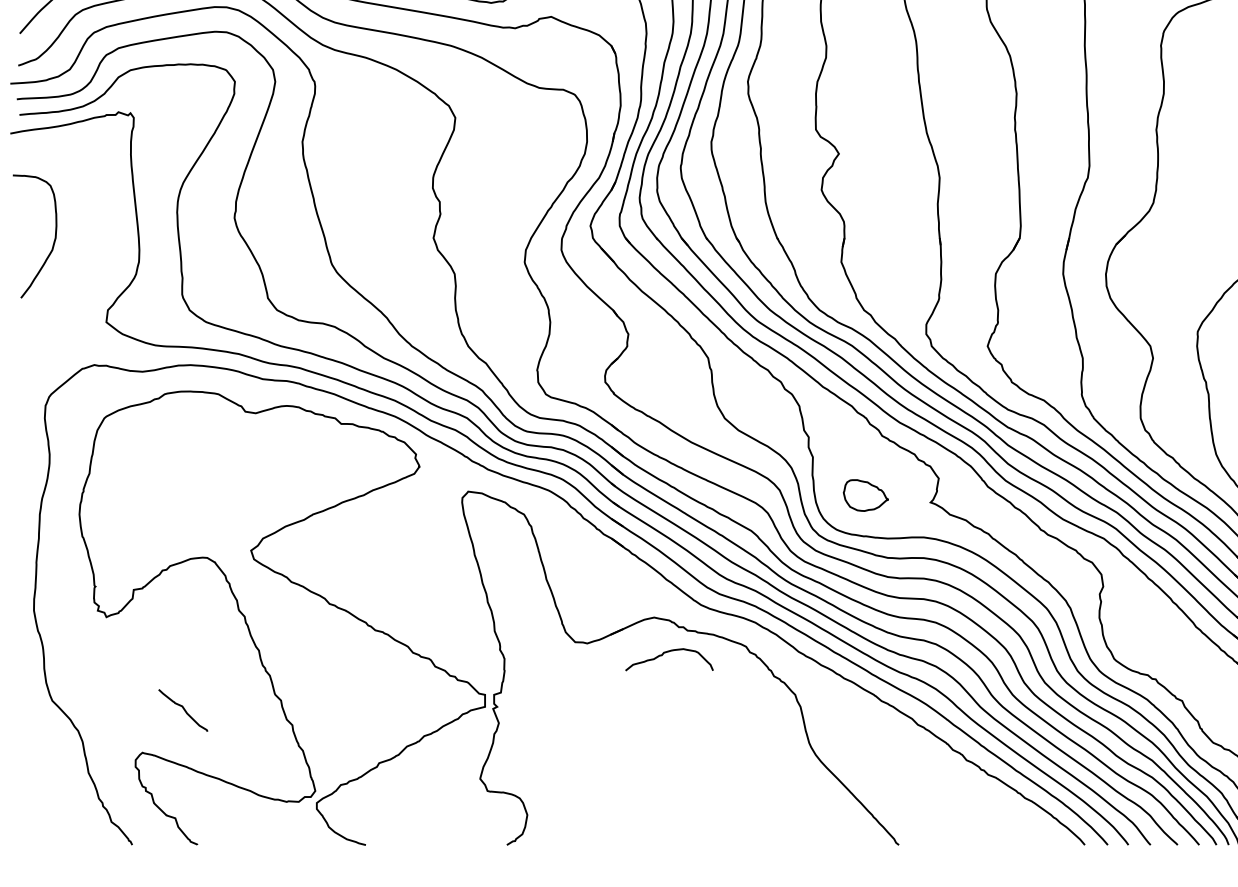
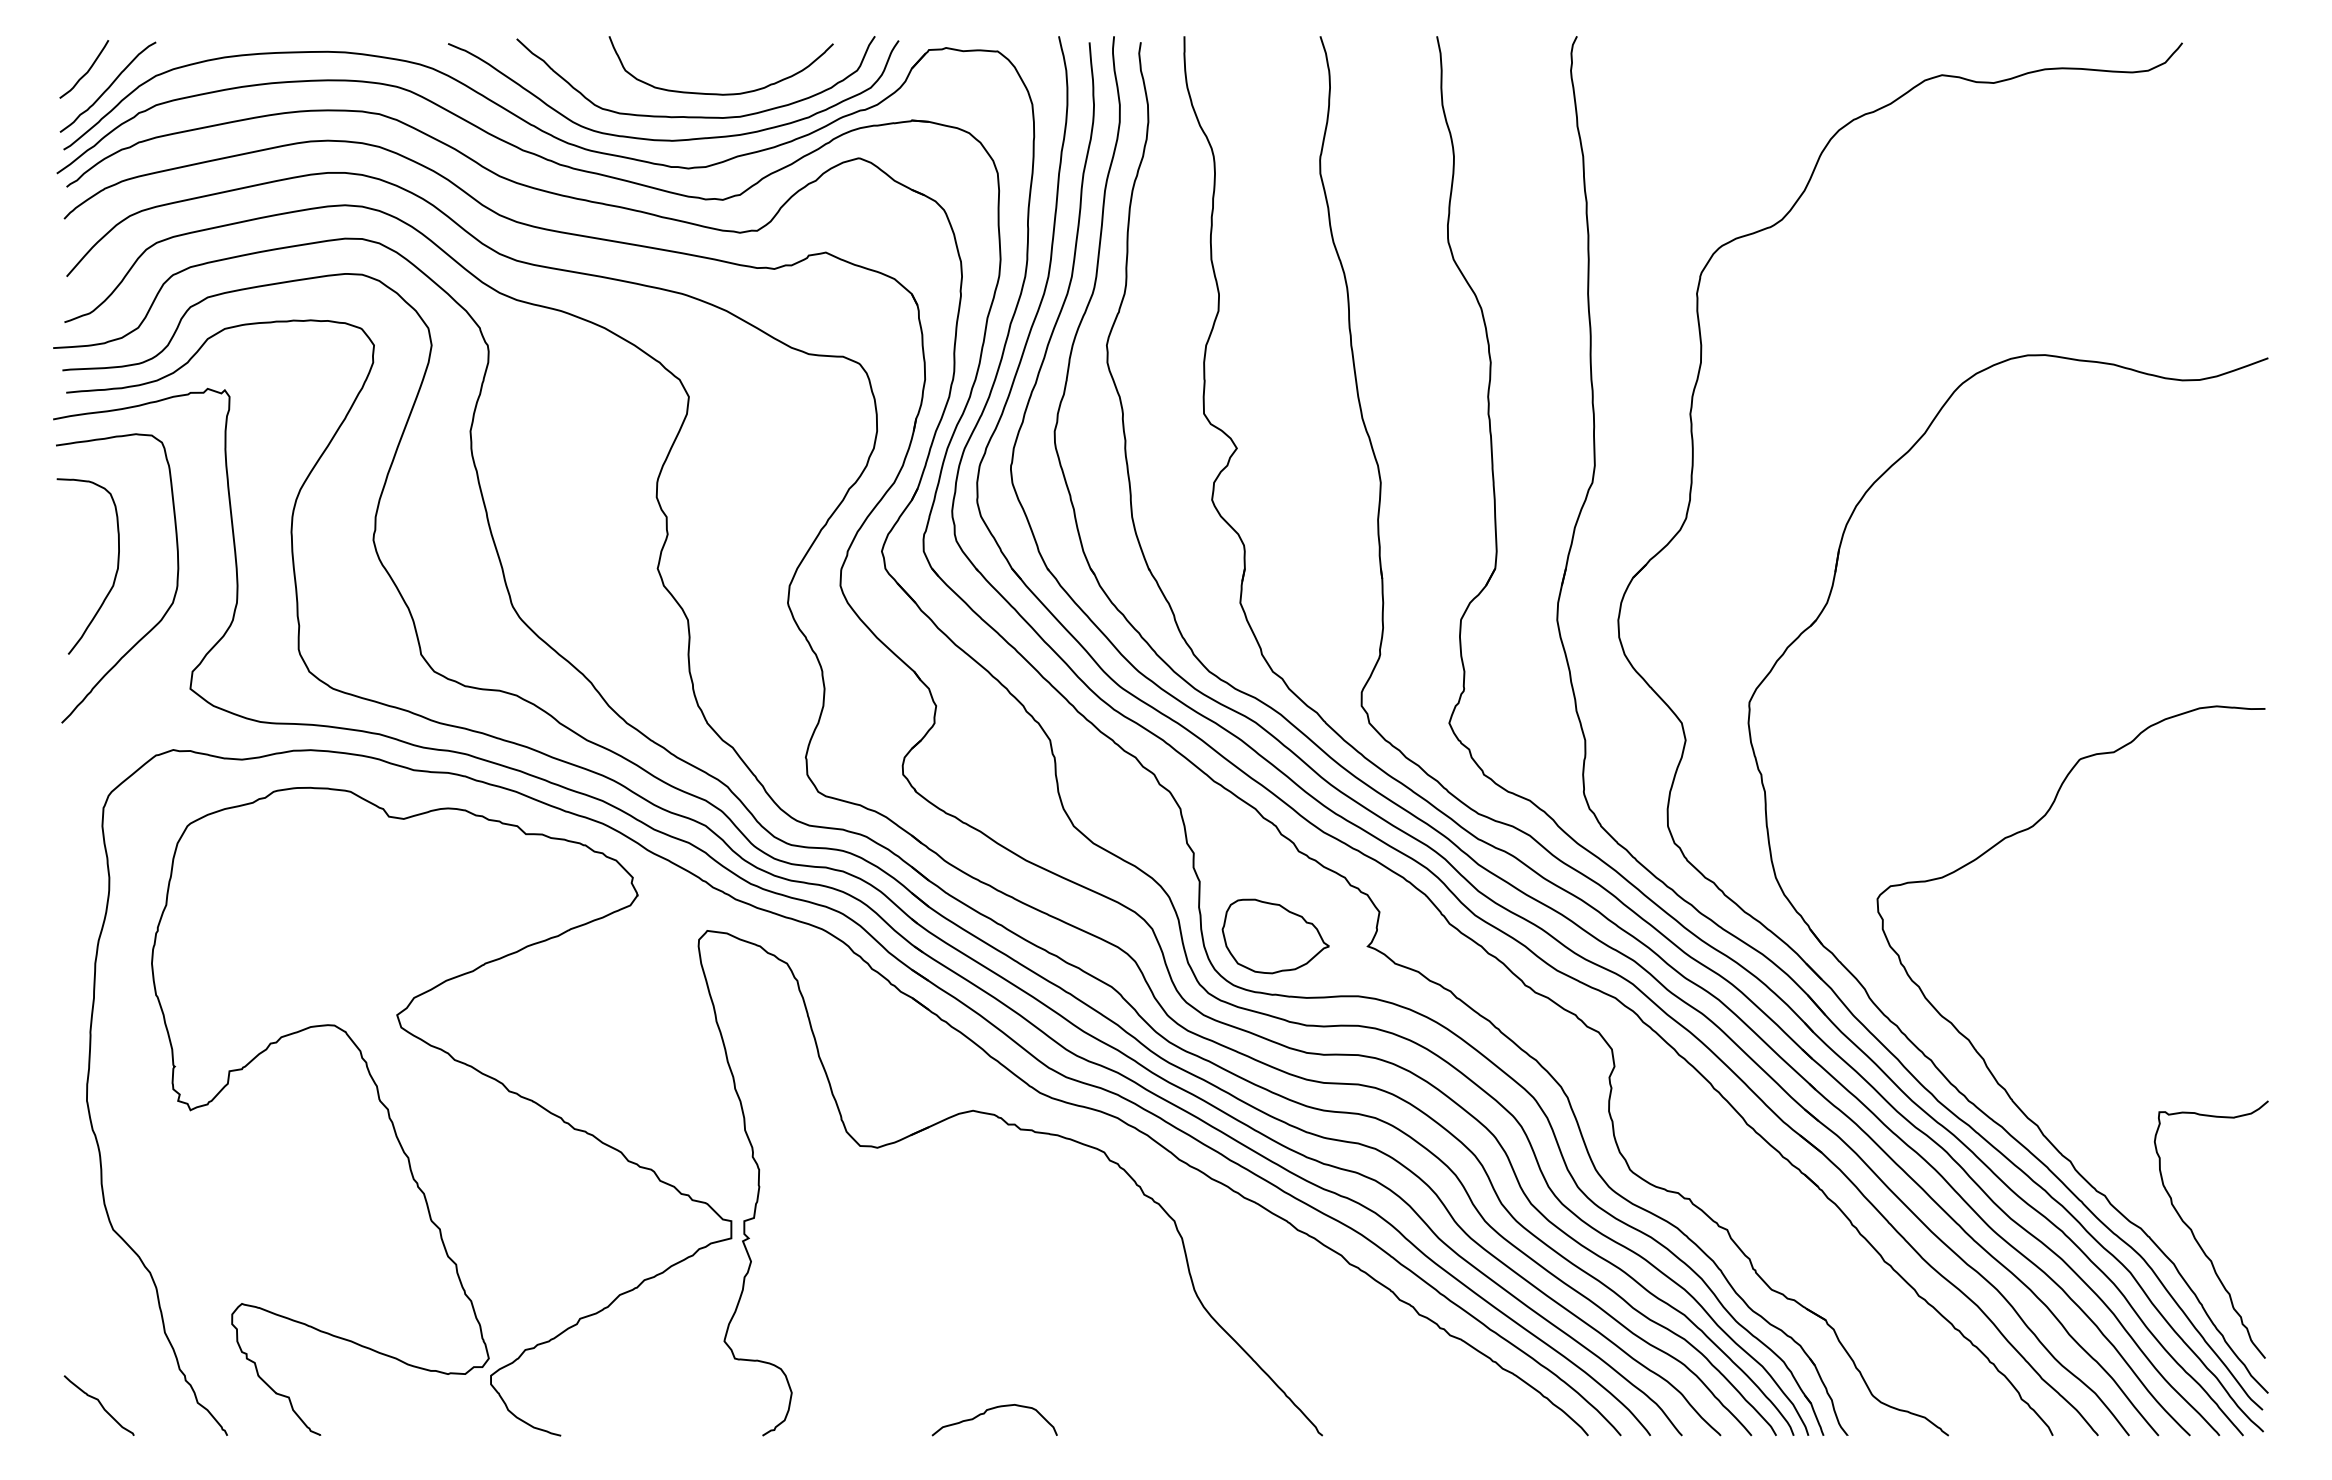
curve: (89, 267) -> (166, 610), added
part: (865, 495) -> (1275, 936), size x1.67
curve: (668, 652) -> (993, 1409), moved
curve: (184, 710) -> (100, 1405), moved

